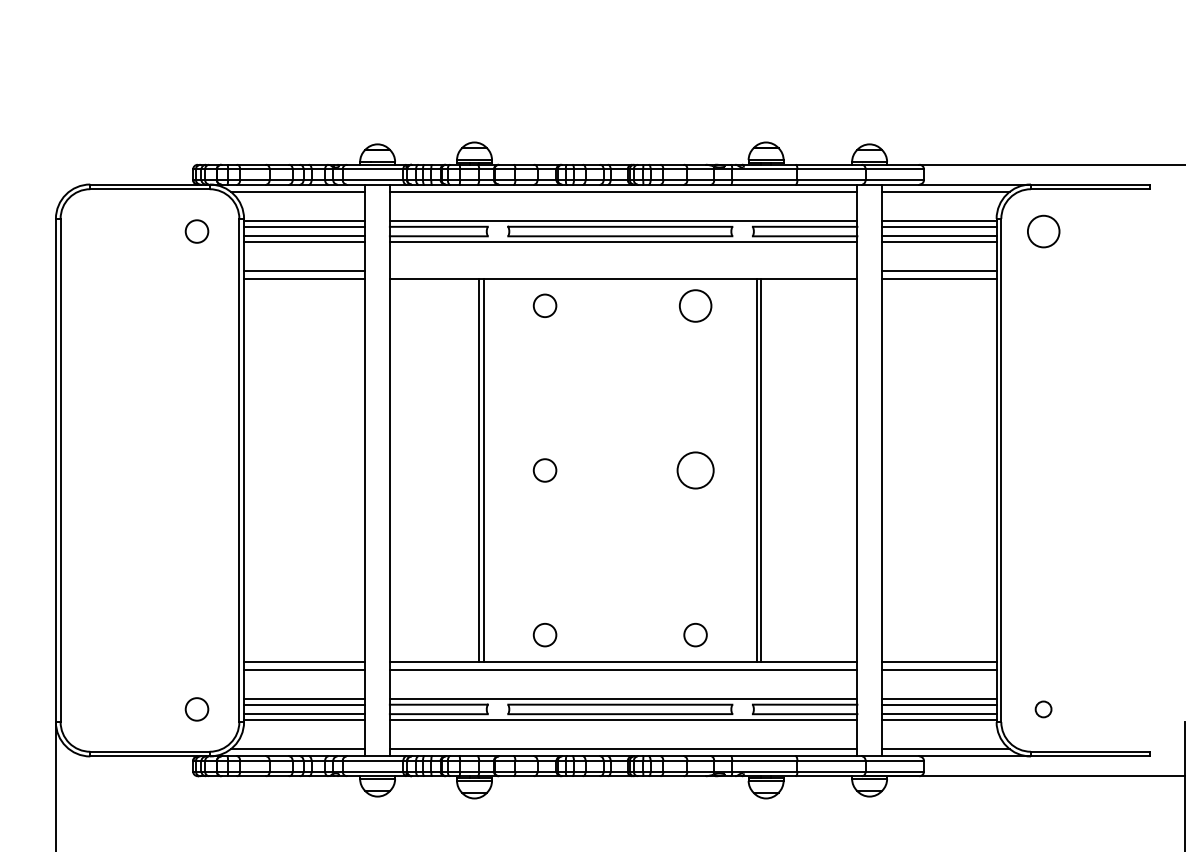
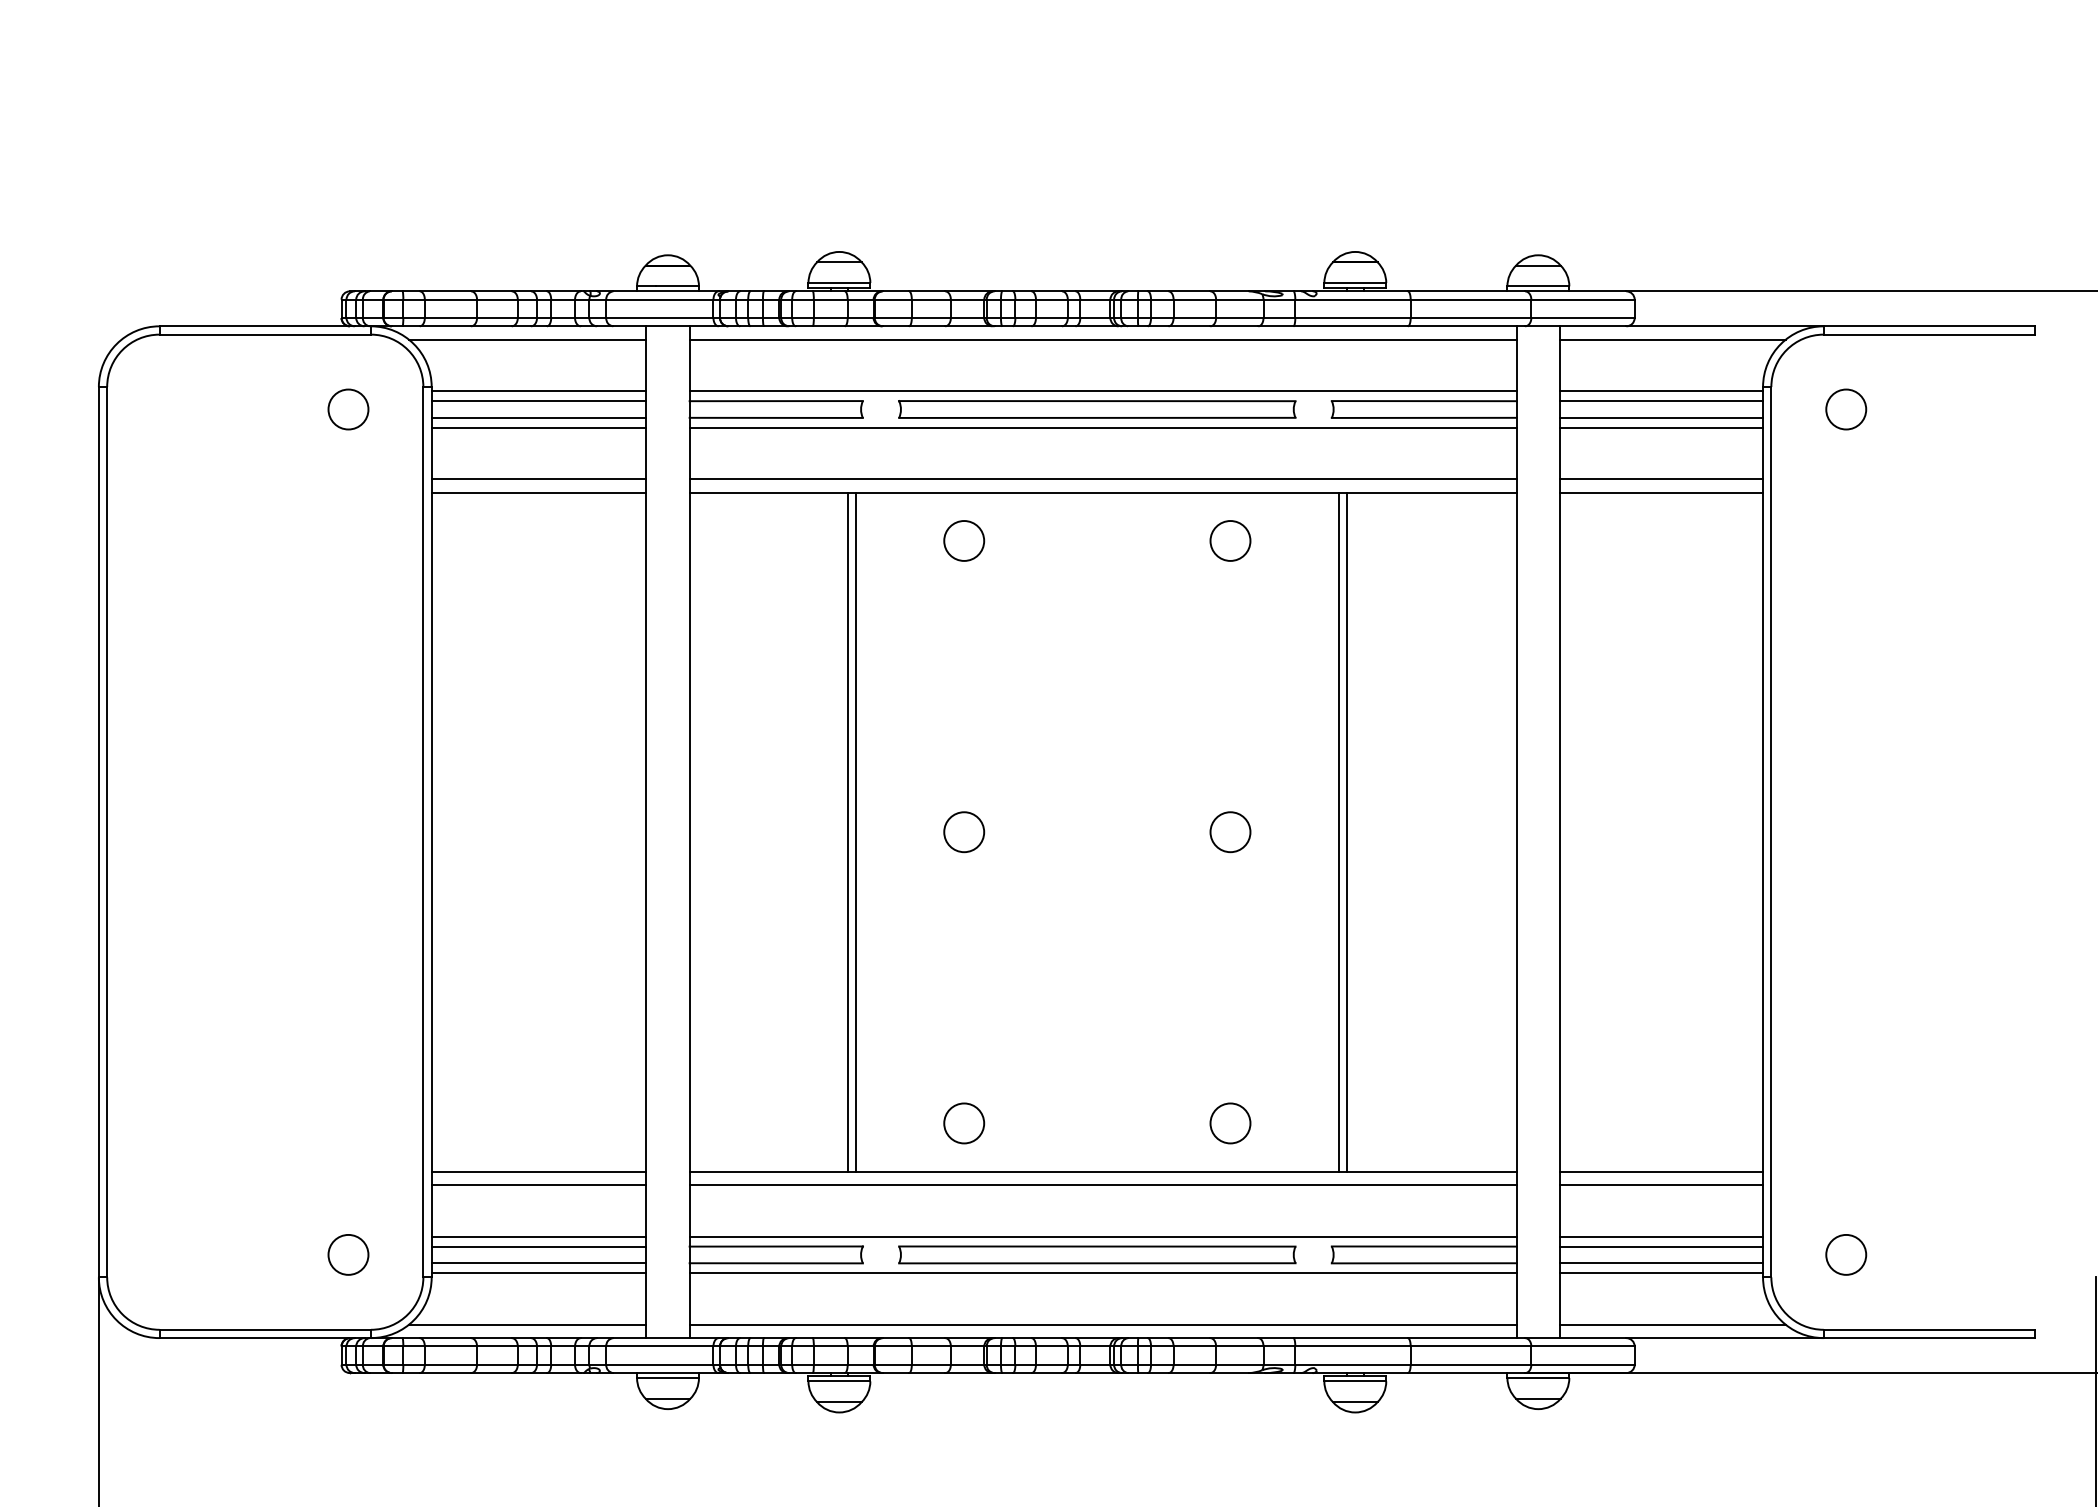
circle: (1043, 231) -> (1845, 409), size x0.71
line: (623, 271) -> (1102, 480), added
circle: (695, 305) -> (1230, 540), size x0.71
circle: (695, 470) -> (1230, 832), size x0.62
circle: (1043, 709) -> (1845, 1255), size x1.43

